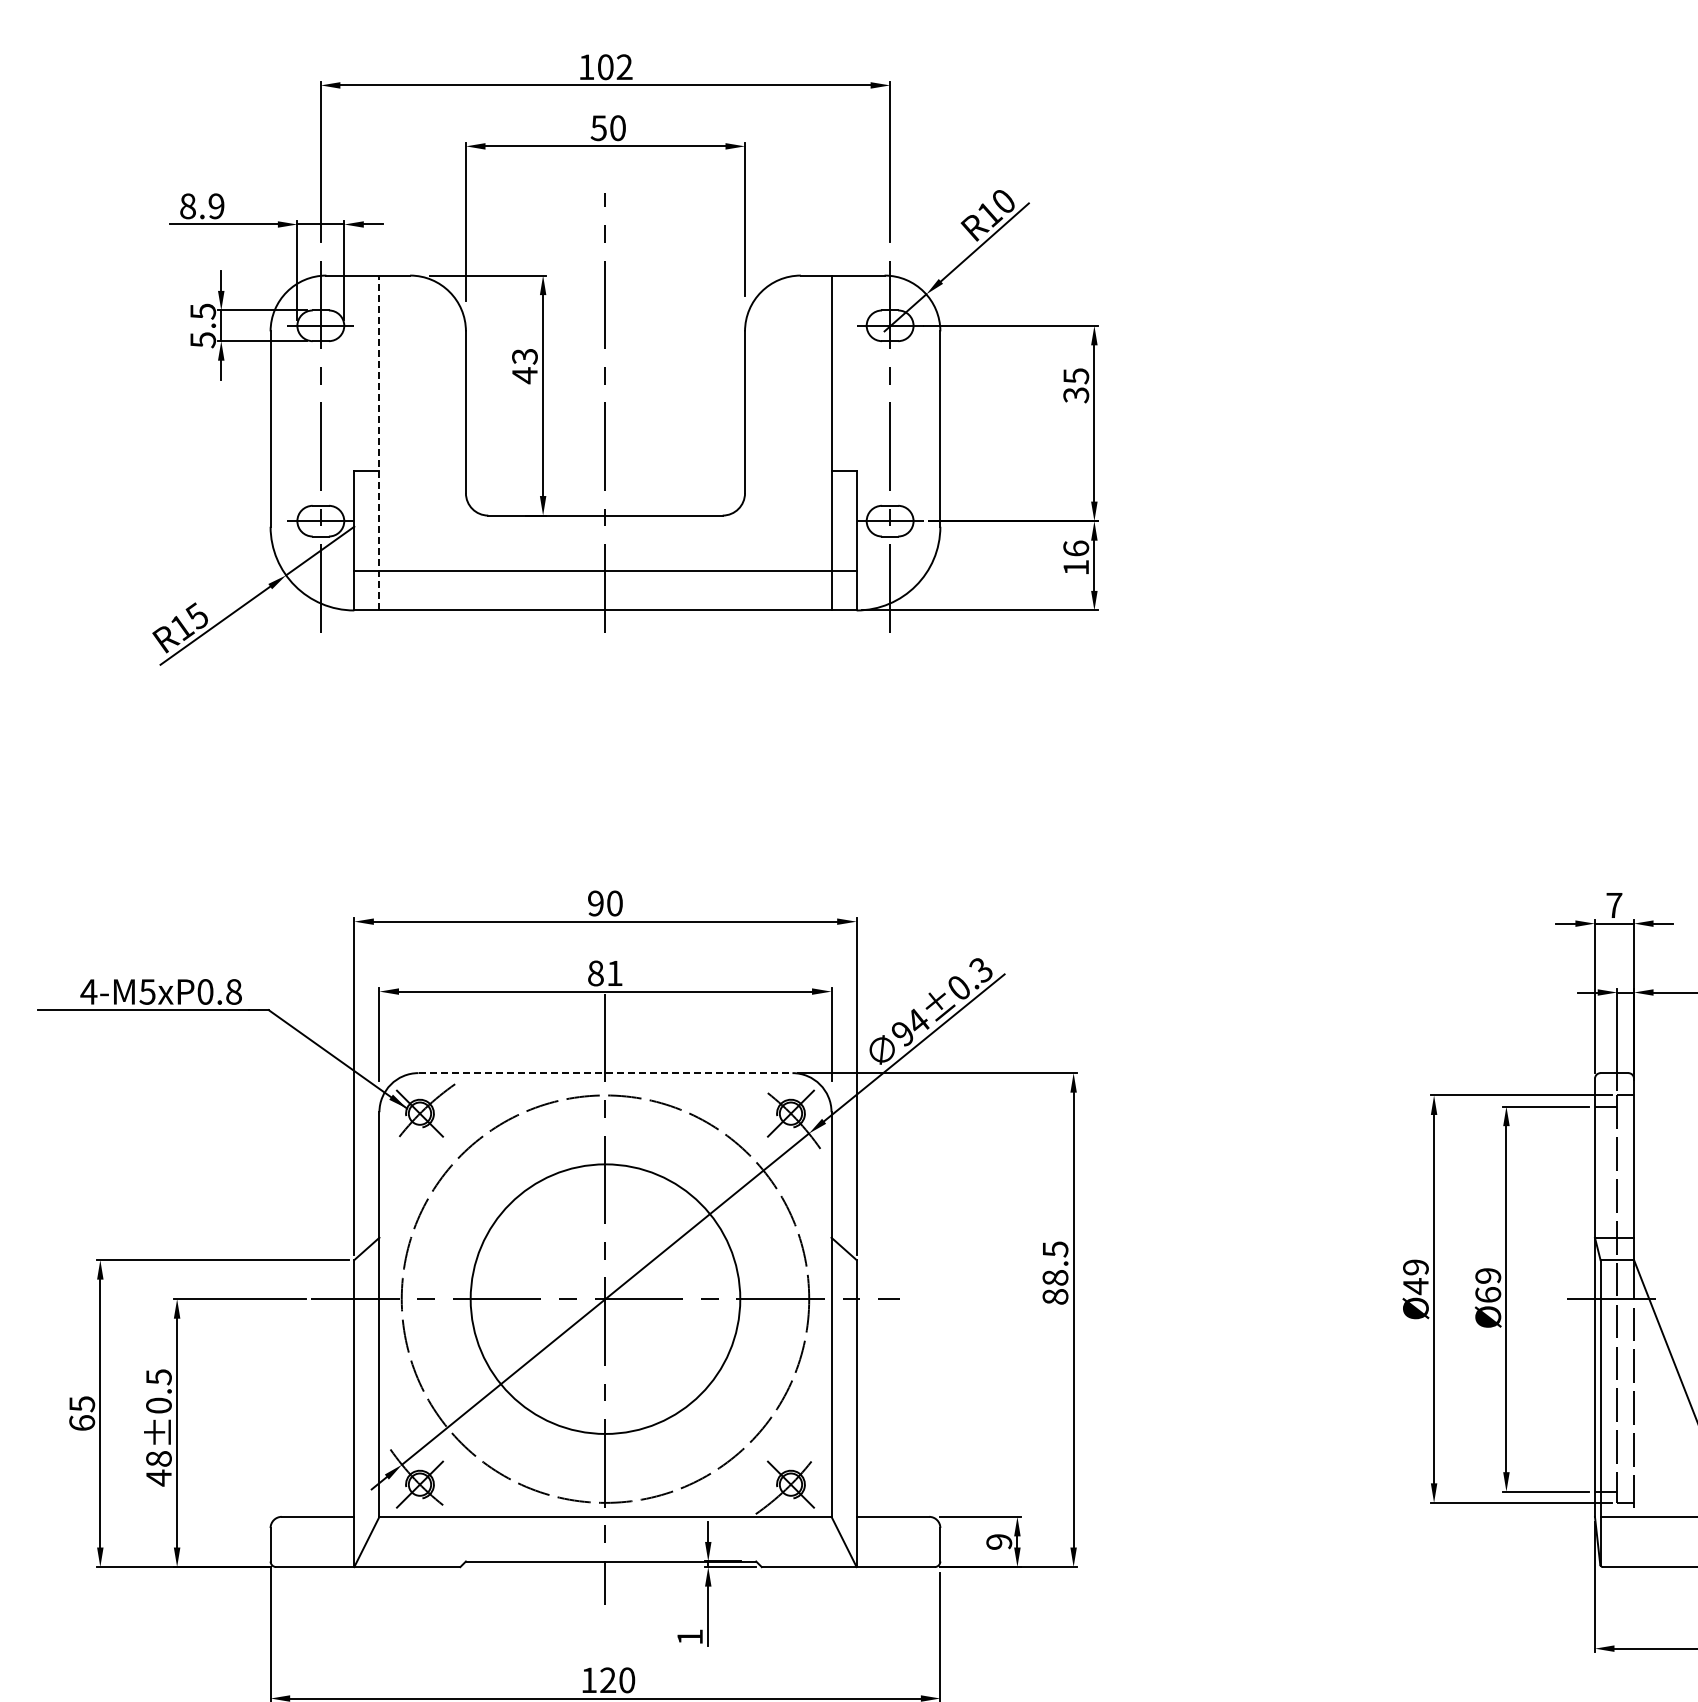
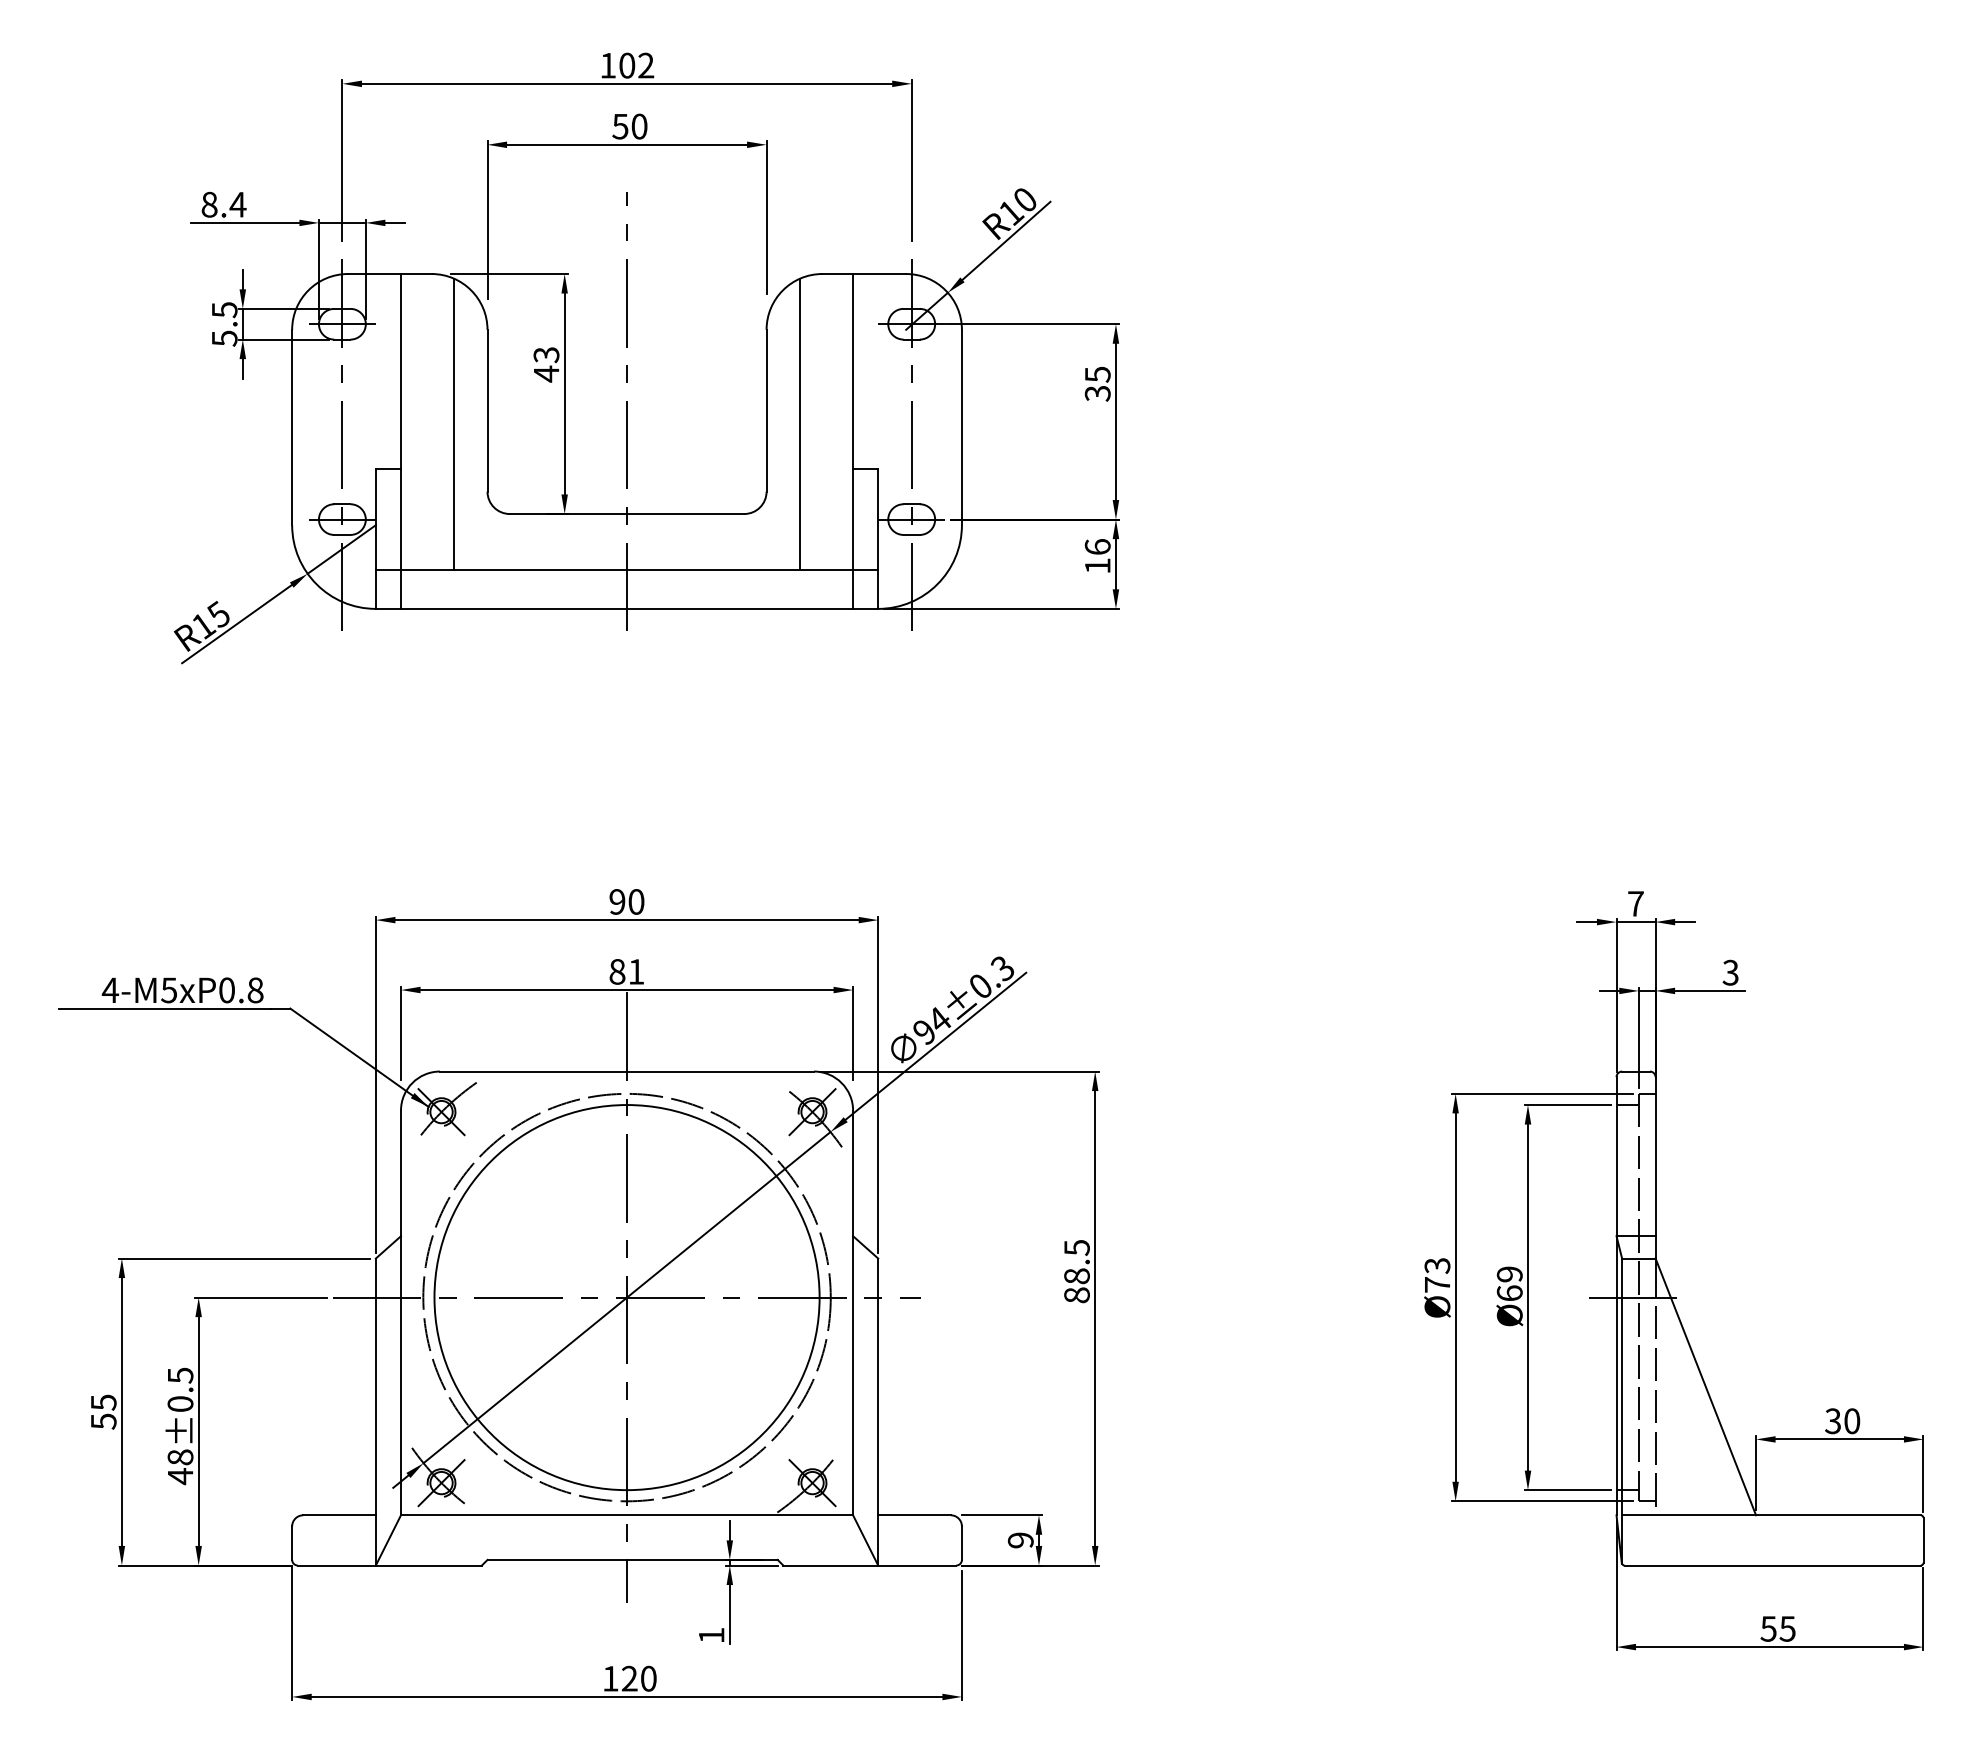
text: (215, 206) -> (237, 204), 8.9 -> 8.4
line: (432, 425) -> (454, 423), added
line: (778, 425) -> (800, 423), added
line: (379, 442) -> (401, 440), dashed -> solid
line: (605, 1073) -> (627, 1071), dashed -> solid
text: (1415, 1277) -> (1437, 1275), Ø49 -> Ø73
circle: (604, 1299) -> (626, 1297), size x1.43
text: (81, 1423) -> (103, 1421), 65 -> 55

